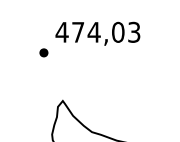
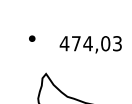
text: (97, 33) -> (90, 44), moved

